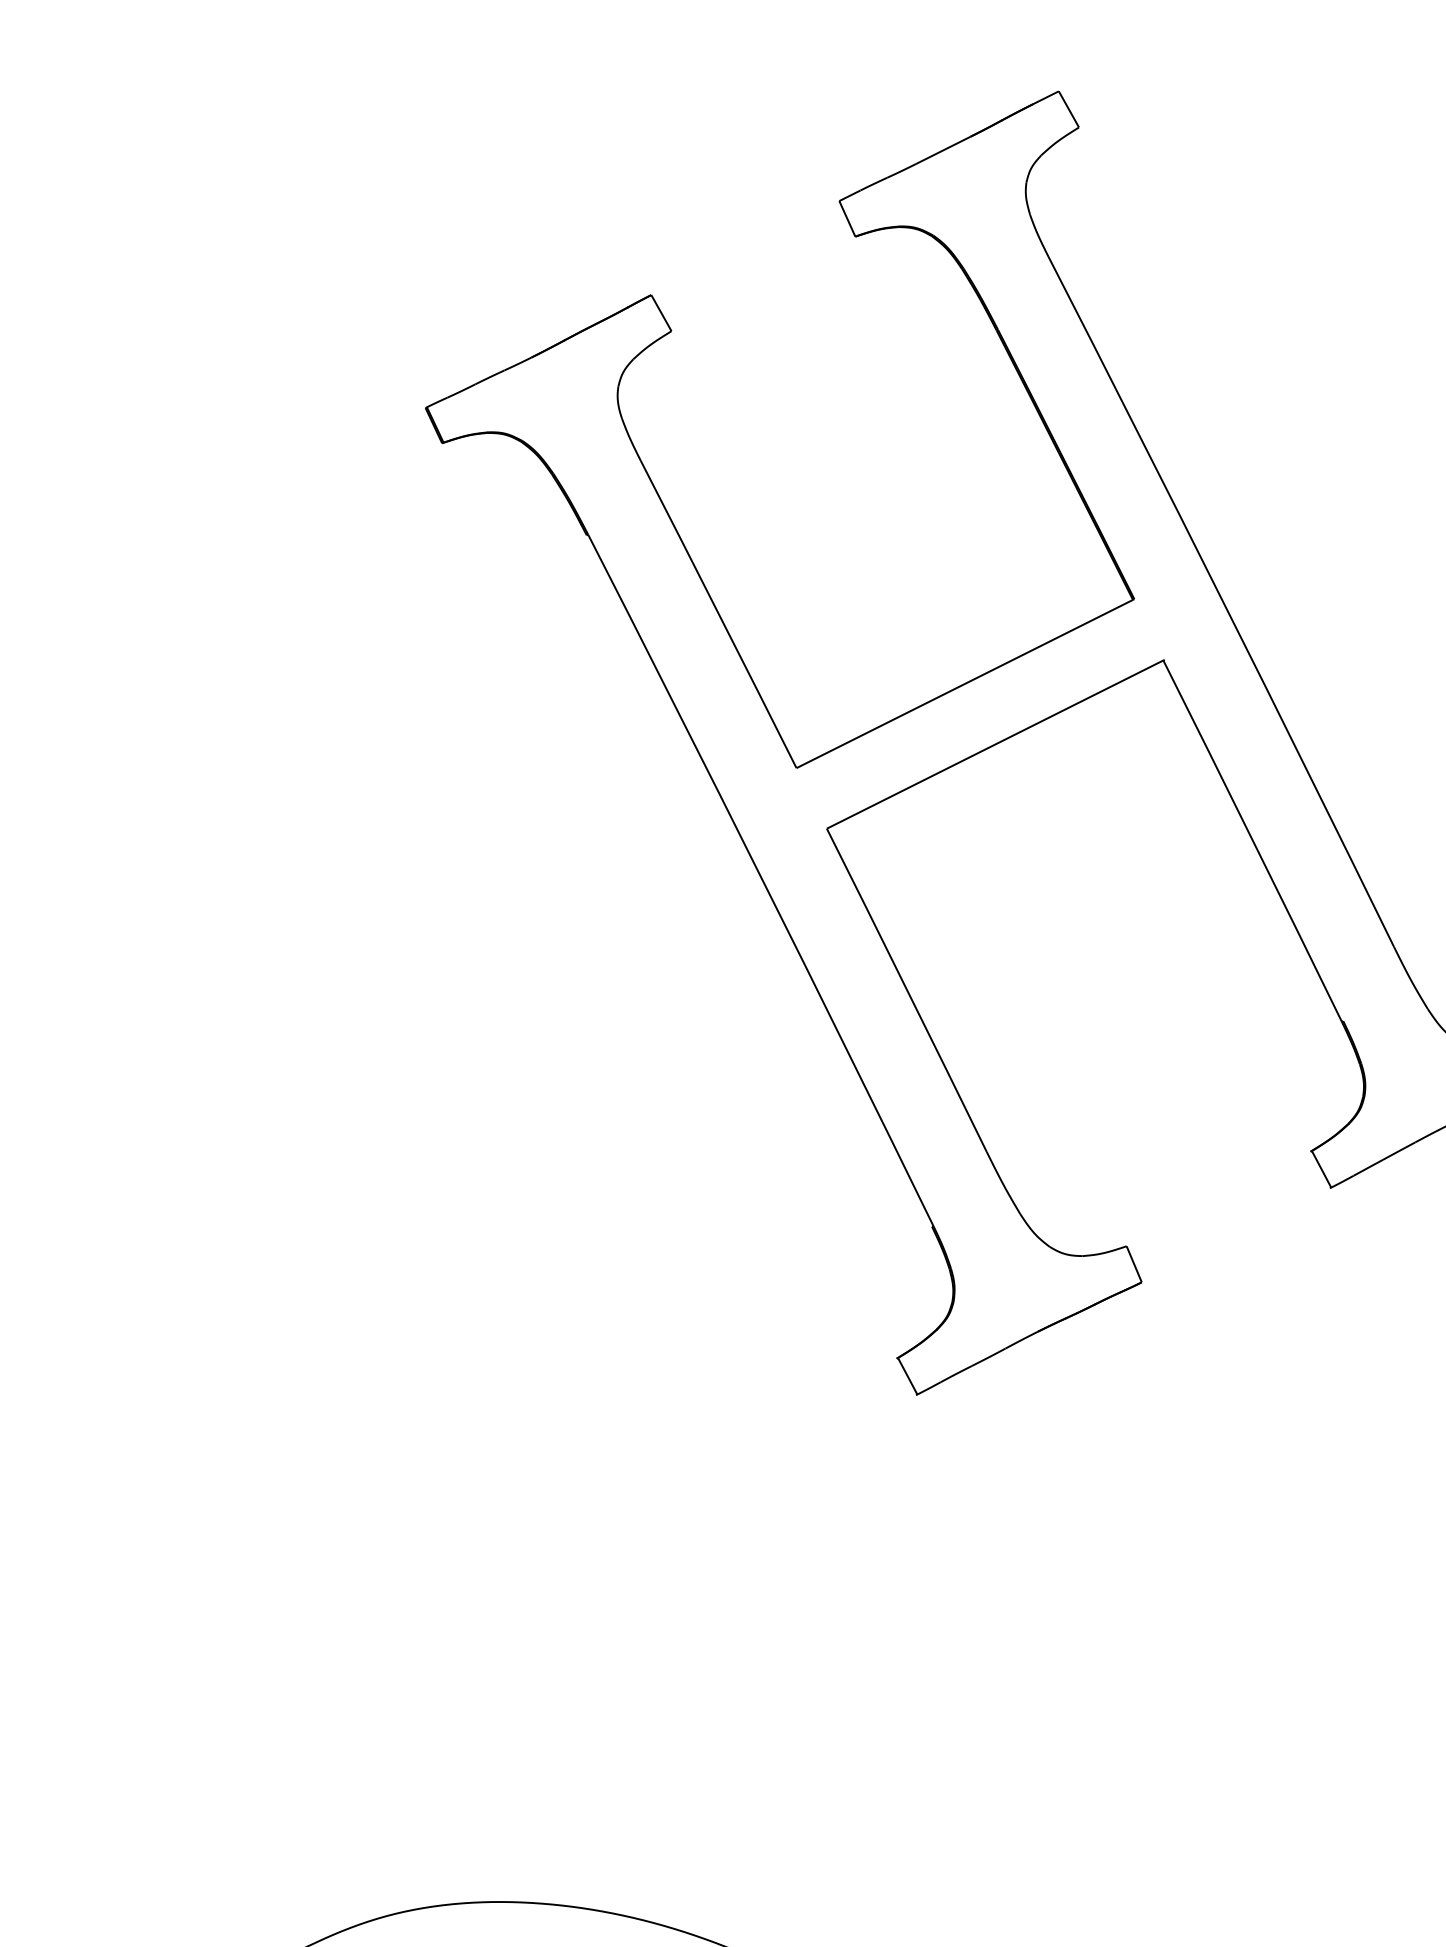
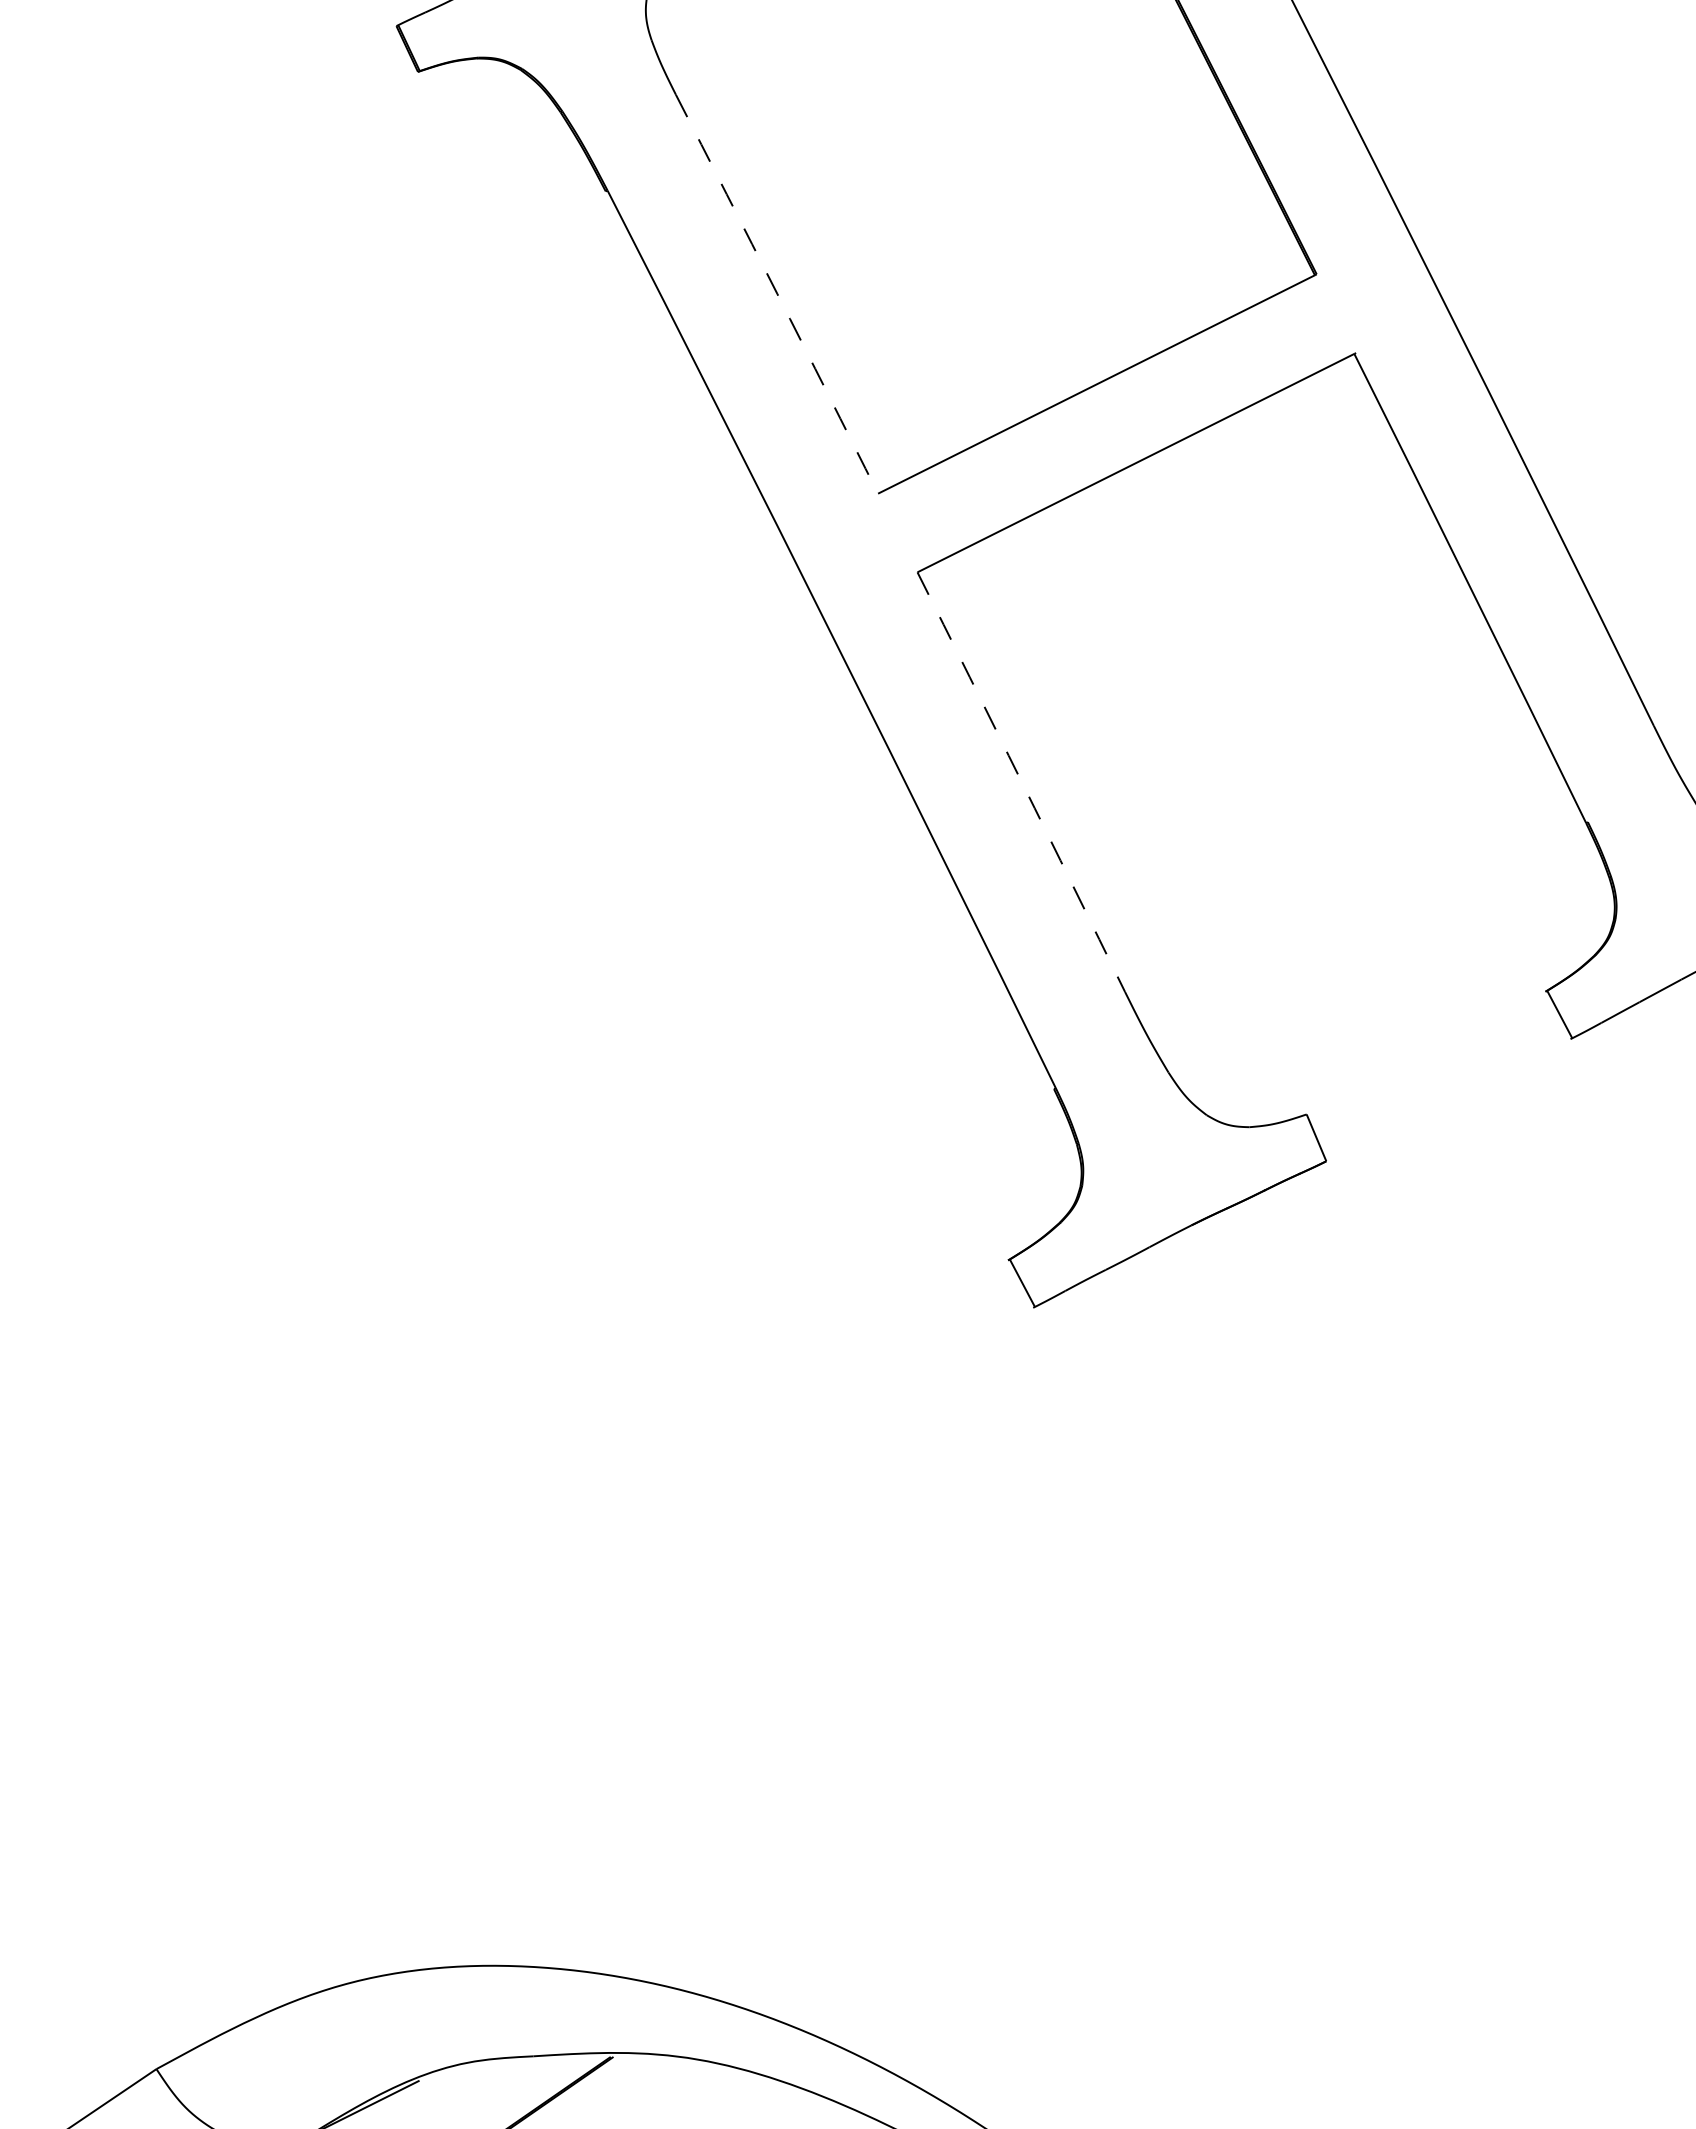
line: (718, 614) -> (776, 294), solid -> dashed
line: (907, 990) -> (1022, 782), solid -> dashed

